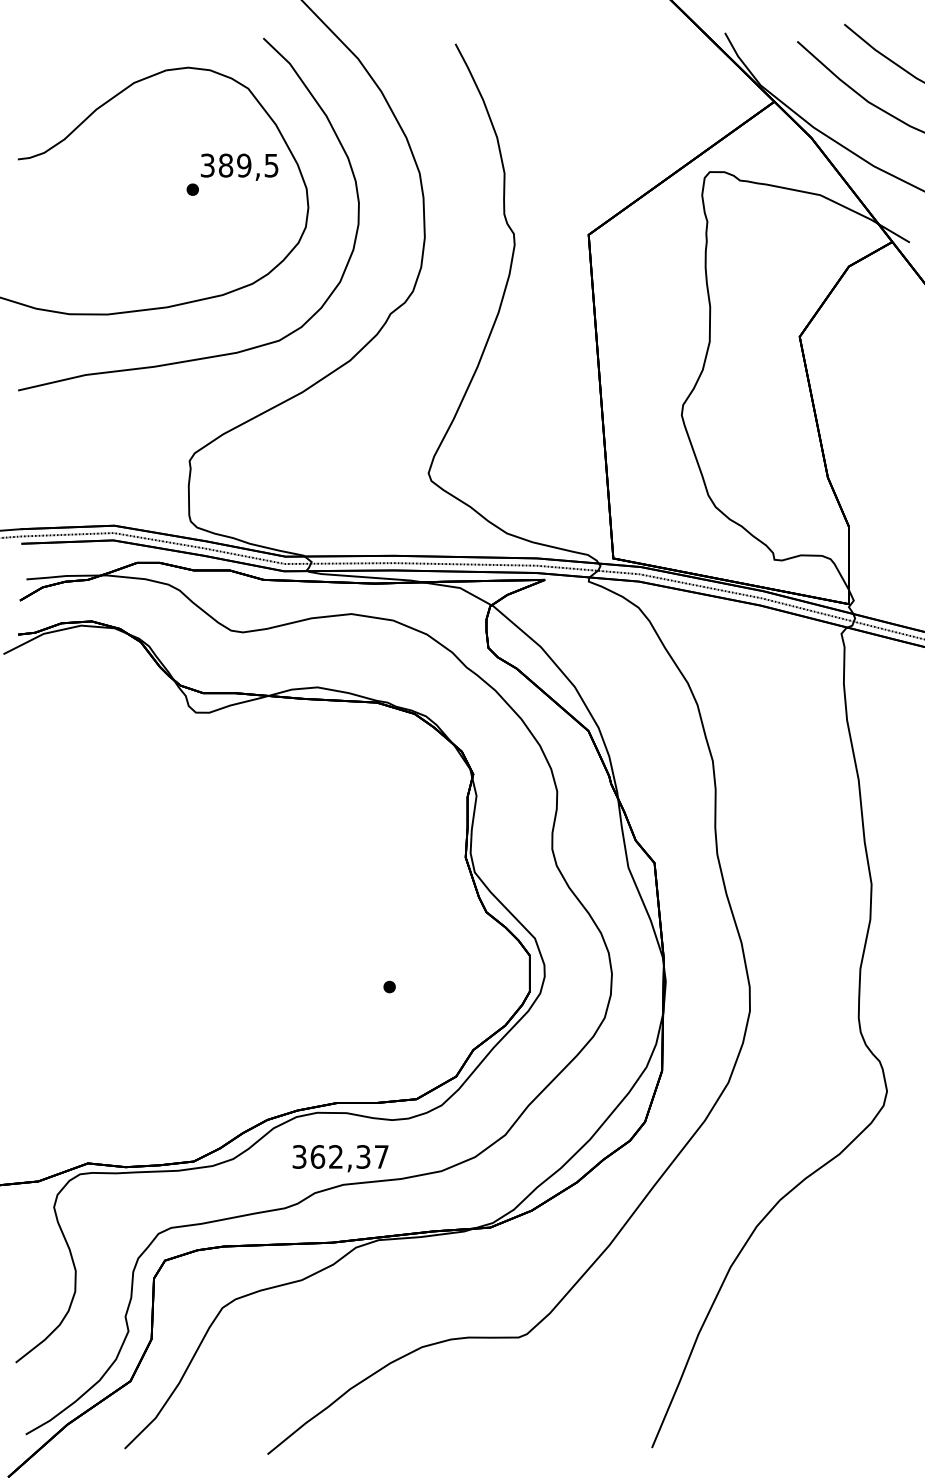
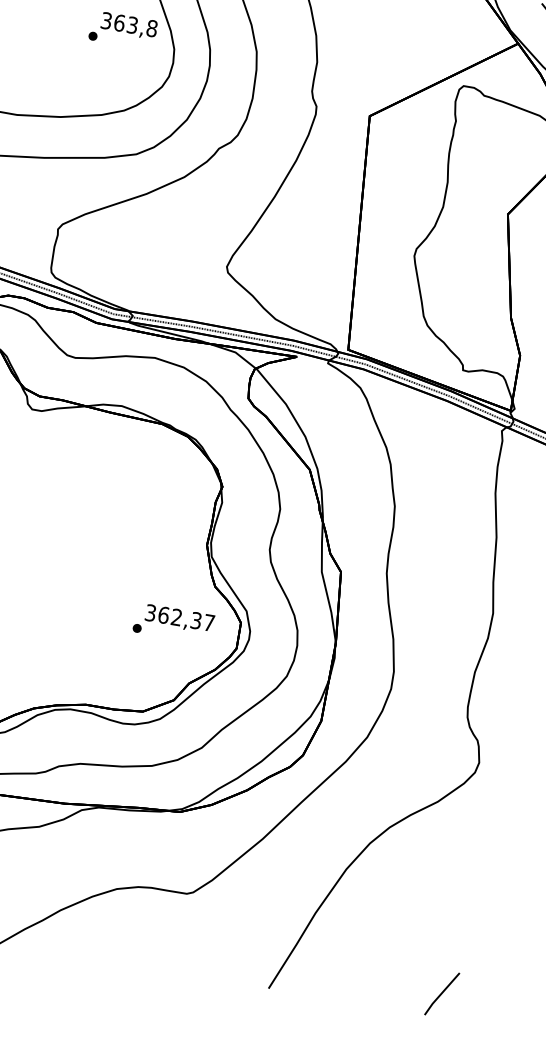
text: (248, 165) -> (135, 25), 389,5 -> 363,8
text: (340, 1158) -> (179, 619), moved
part: (889, 1415) -> (441, 994), added

